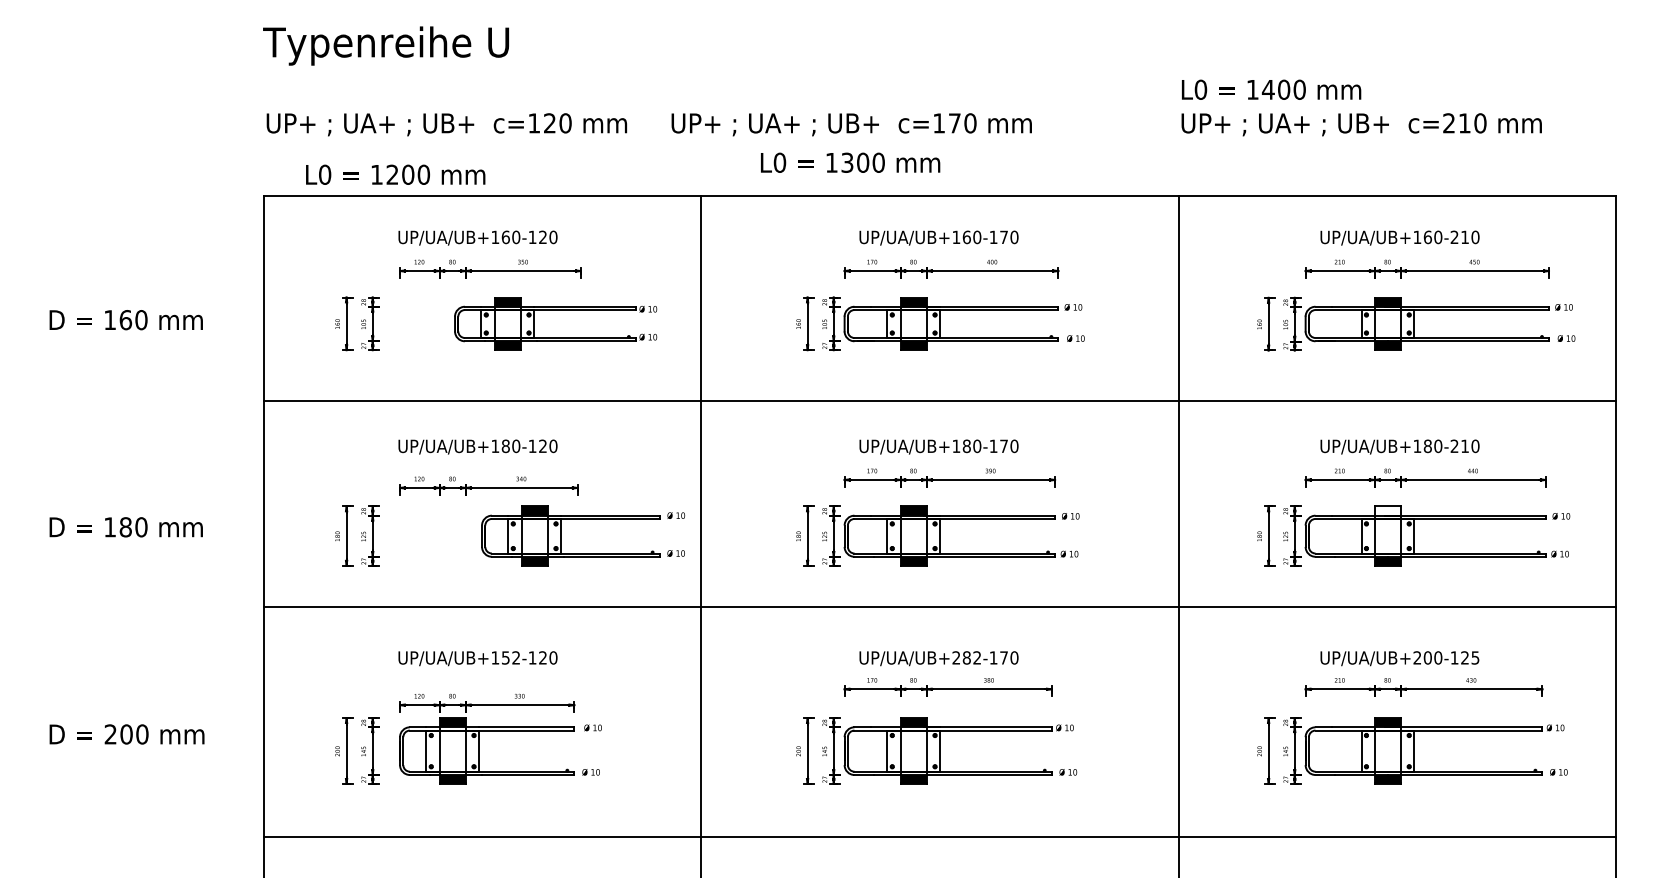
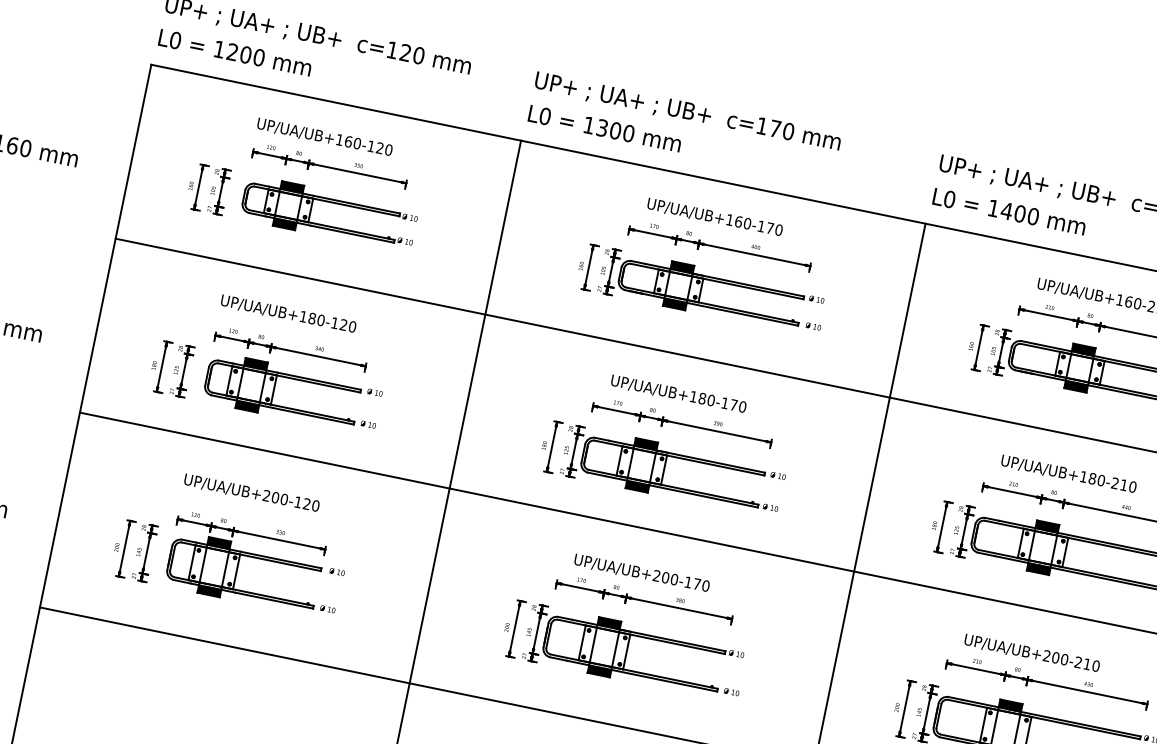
text: (1271, 89) -> (1009, 211), moved
text: (851, 124) -> (687, 111), moved
text: (850, 162) -> (605, 128), moved
text: (395, 174) -> (235, 52), moved
part: (555, 310) -> (331, 202), moved
fill: (1387, 510) -> (1047, 526), added
part: (583, 519) -> (295, 379), moved
text: (505, 657) -> (275, 497), UP/UA/UB+152-120 -> UP/UA/UB+200-120
text: (971, 657) -> (669, 578), UP/UA/UB+282-170 -> UP/UA/UB+200-170
text: (1464, 657) -> (1086, 663), UP/UA/UB+200-125 -> UP/UA/UB+200-210

